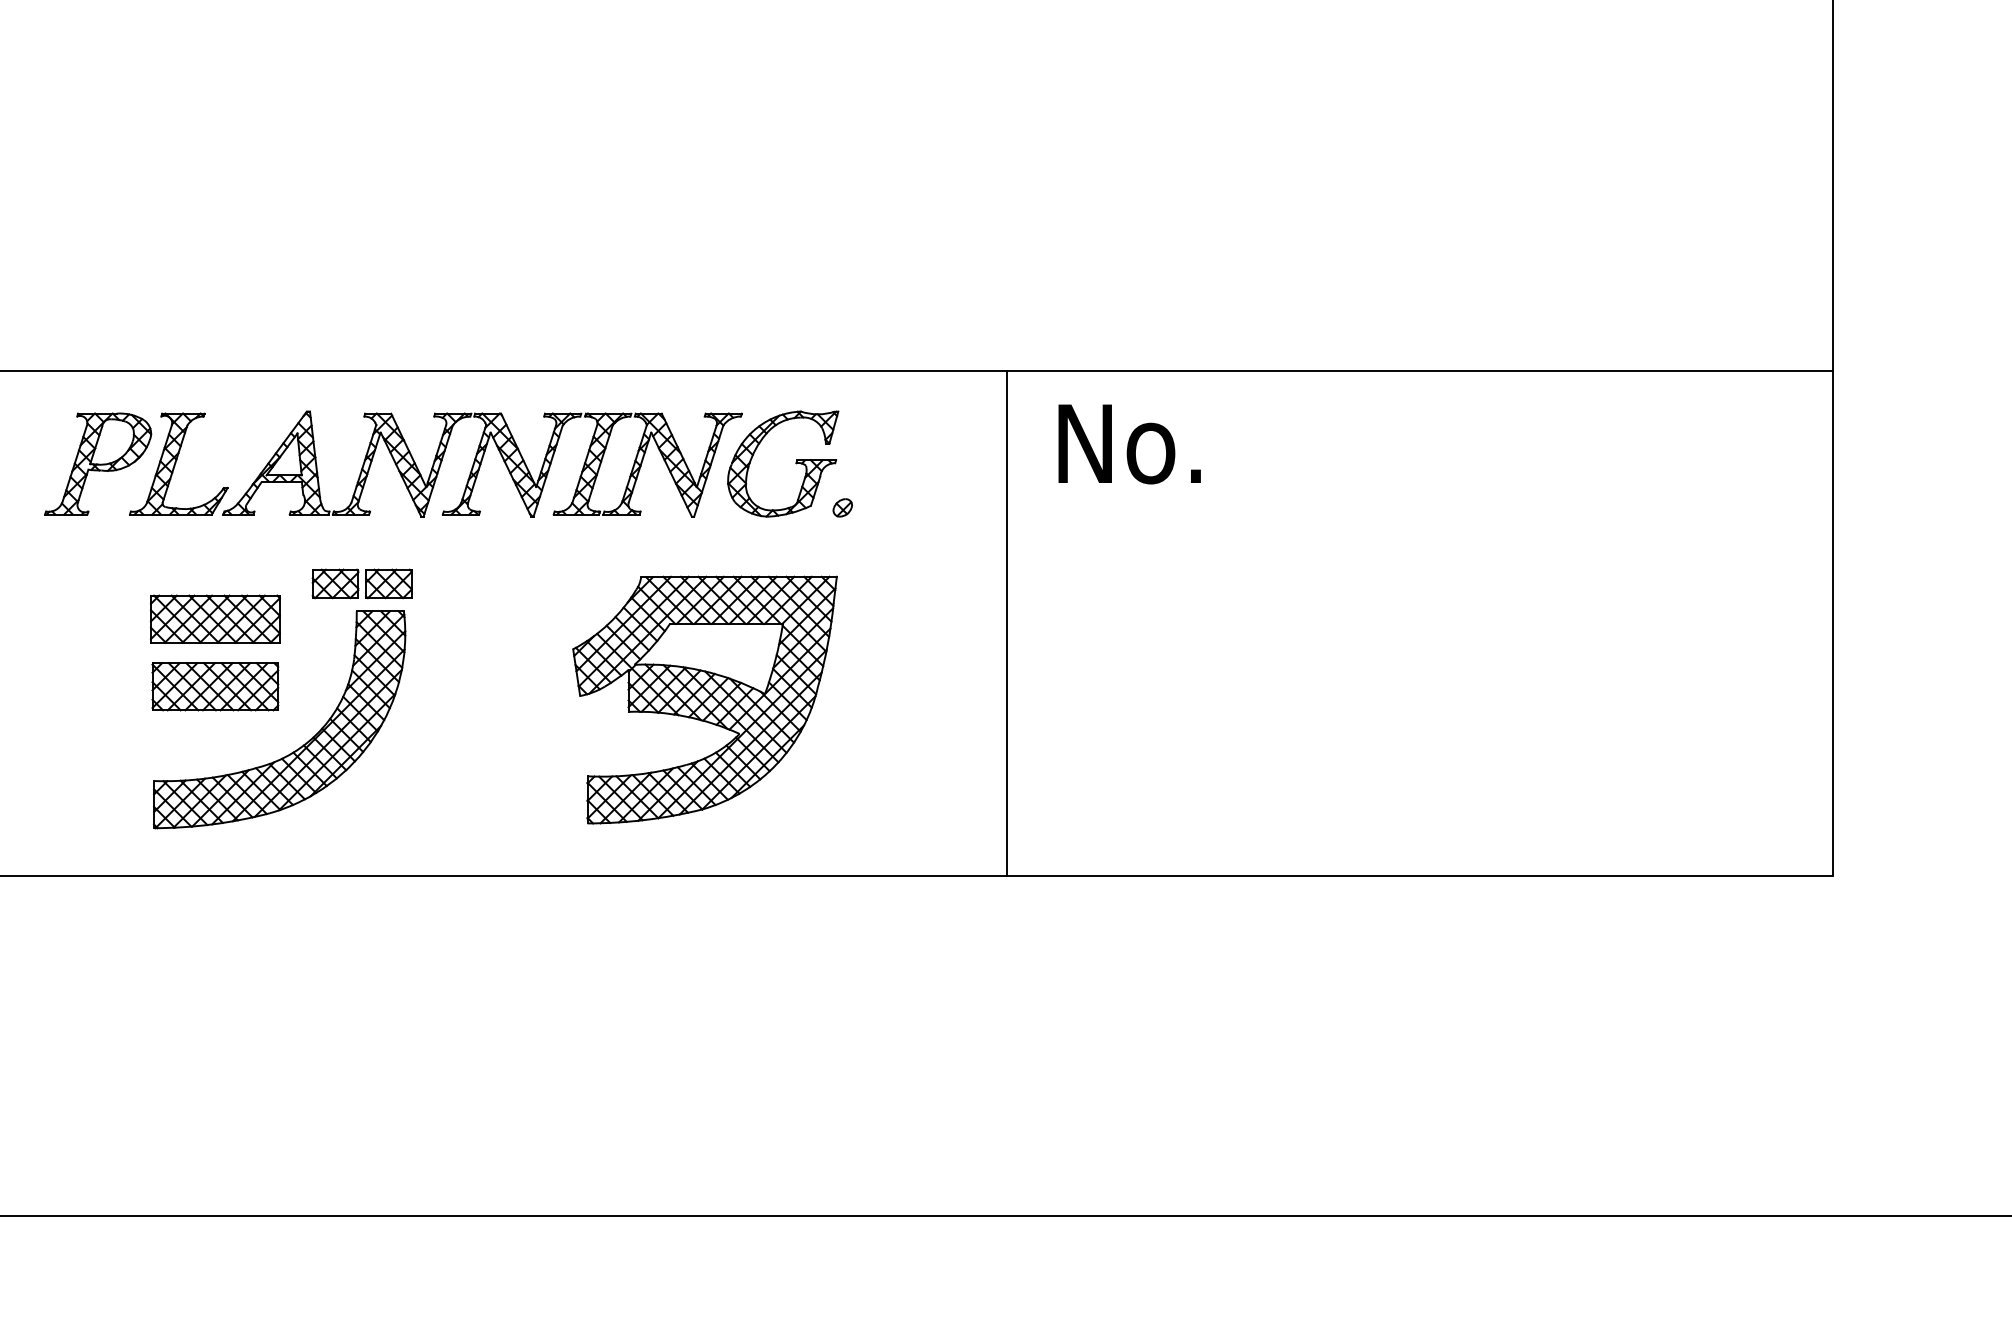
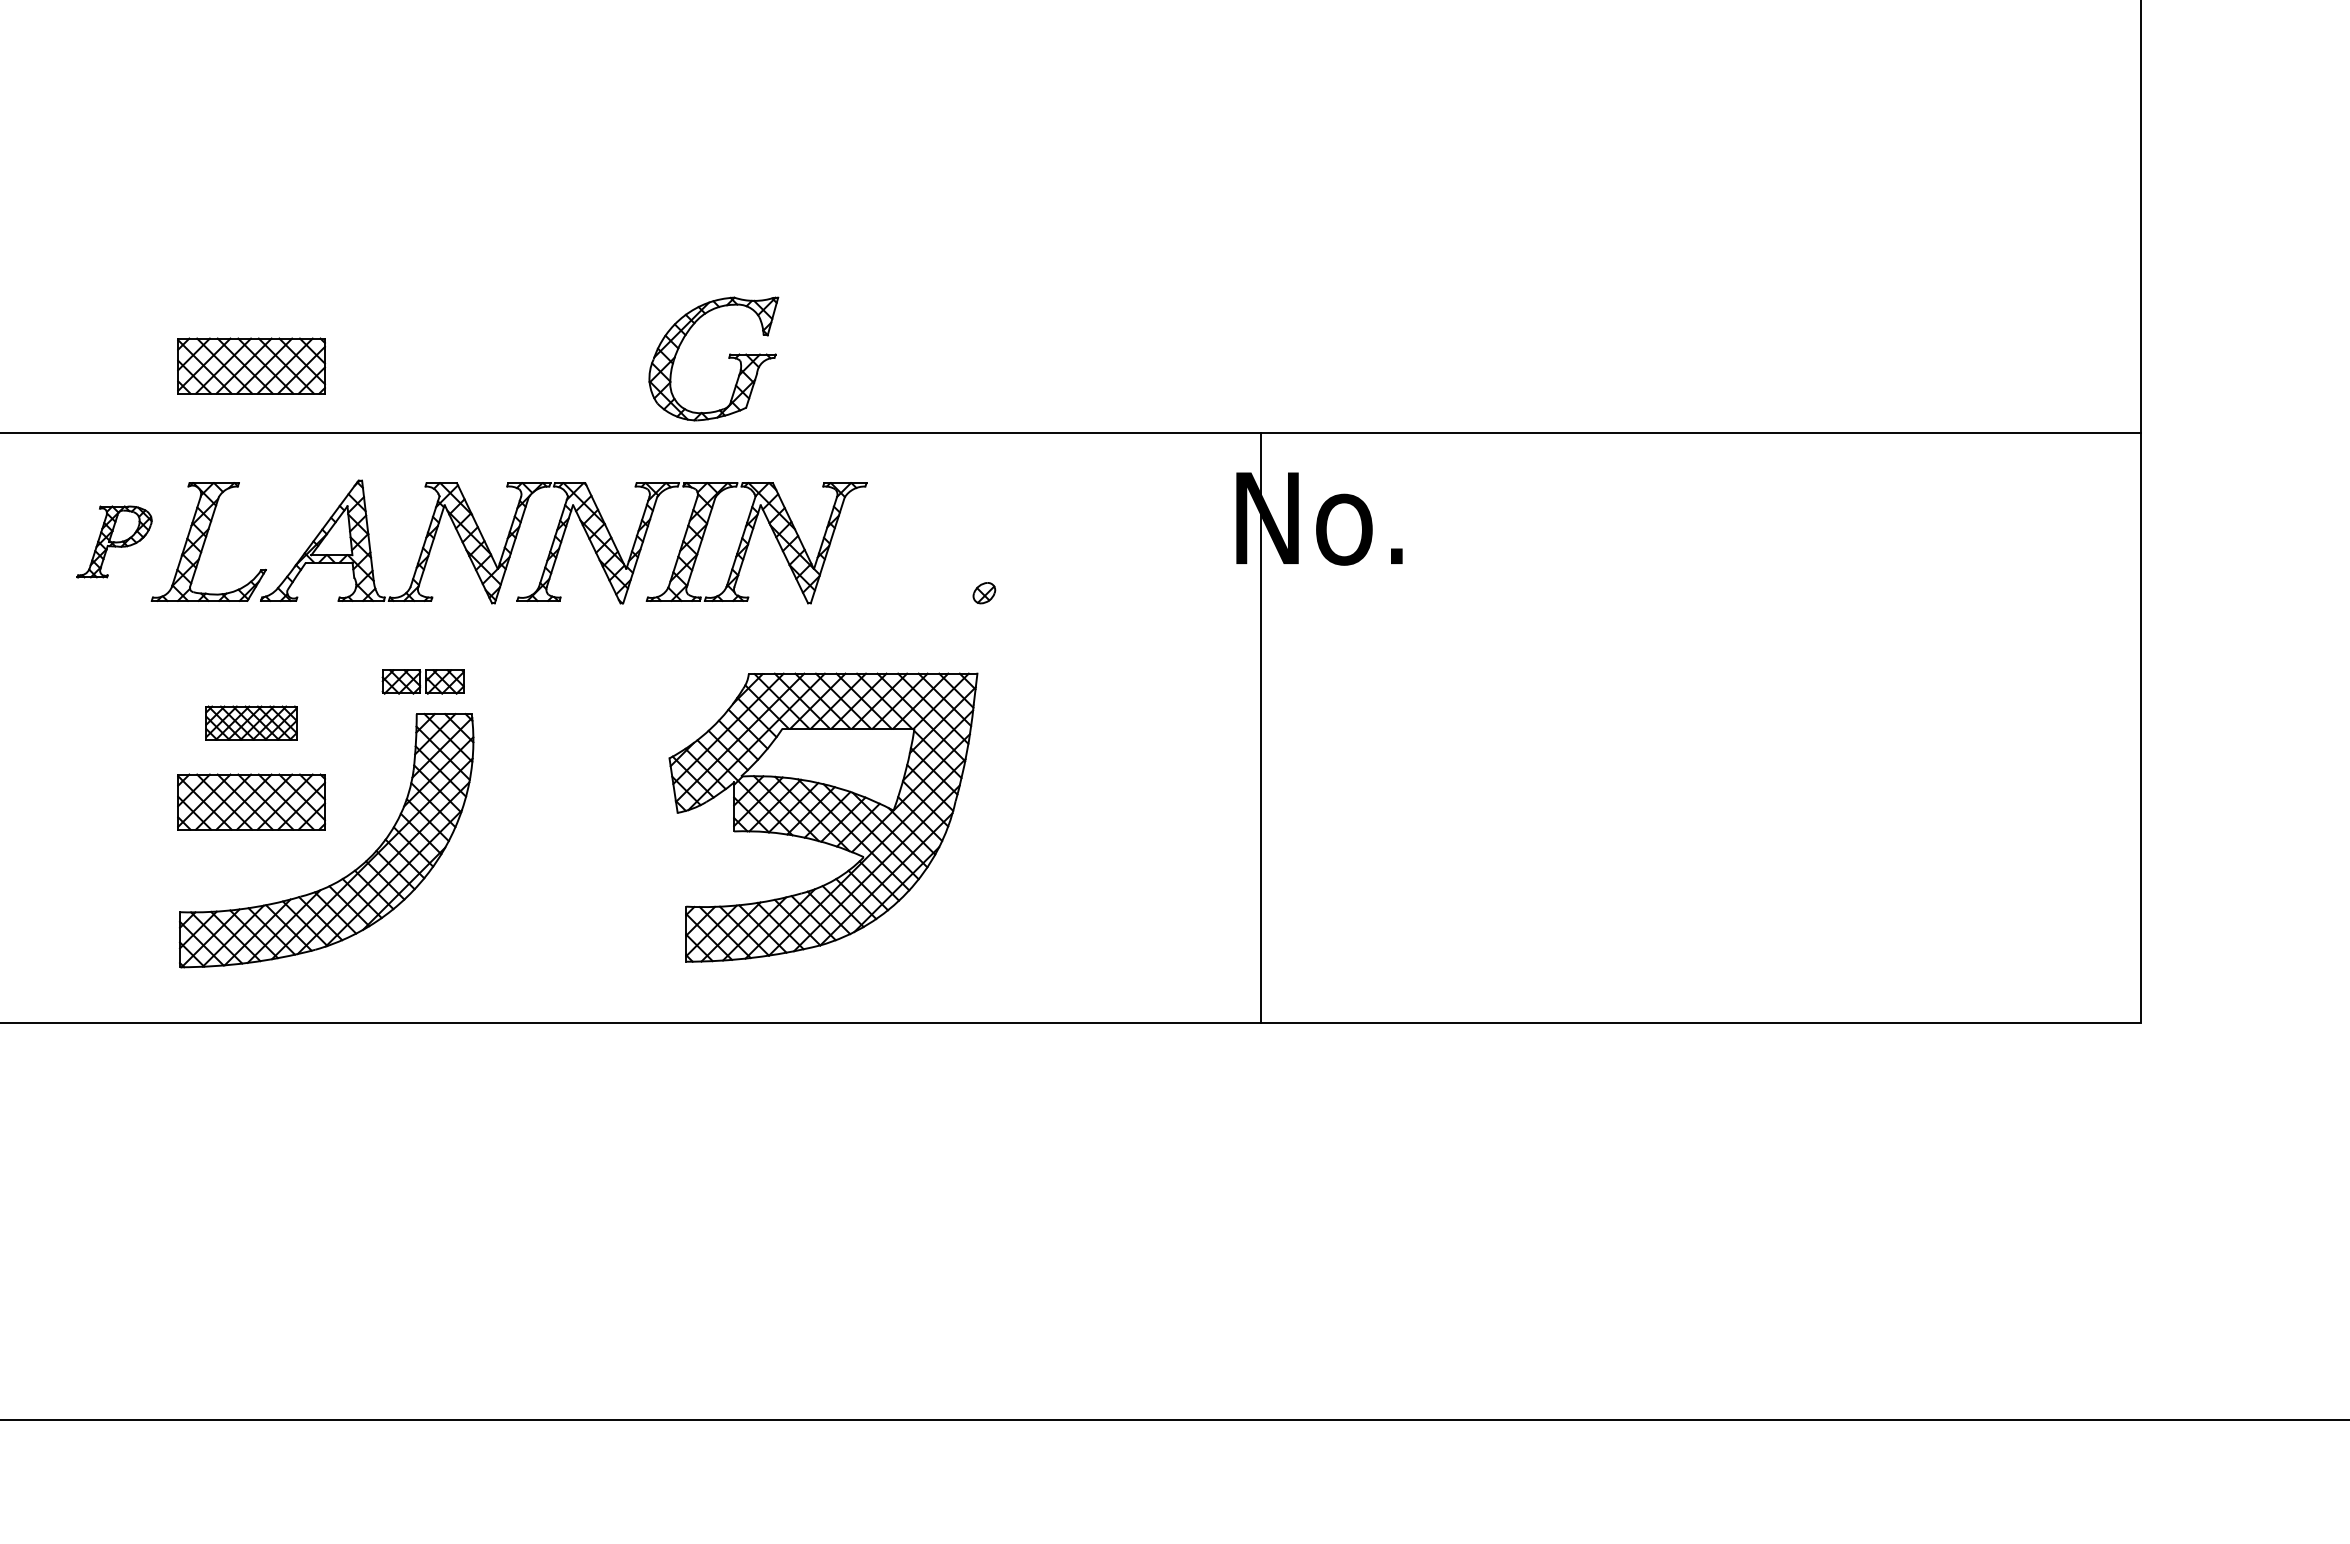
part: (215, 312) -> (251, 365), added
part: (97, 463) -> (114, 541), size x0.6
part: (795, 463) -> (728, 358), moved
part: (362, 583) -> (423, 681), size x0.7
part: (215, 618) -> (251, 722), size x0.6
line: (1006, 622) -> (1260, 727), moved

